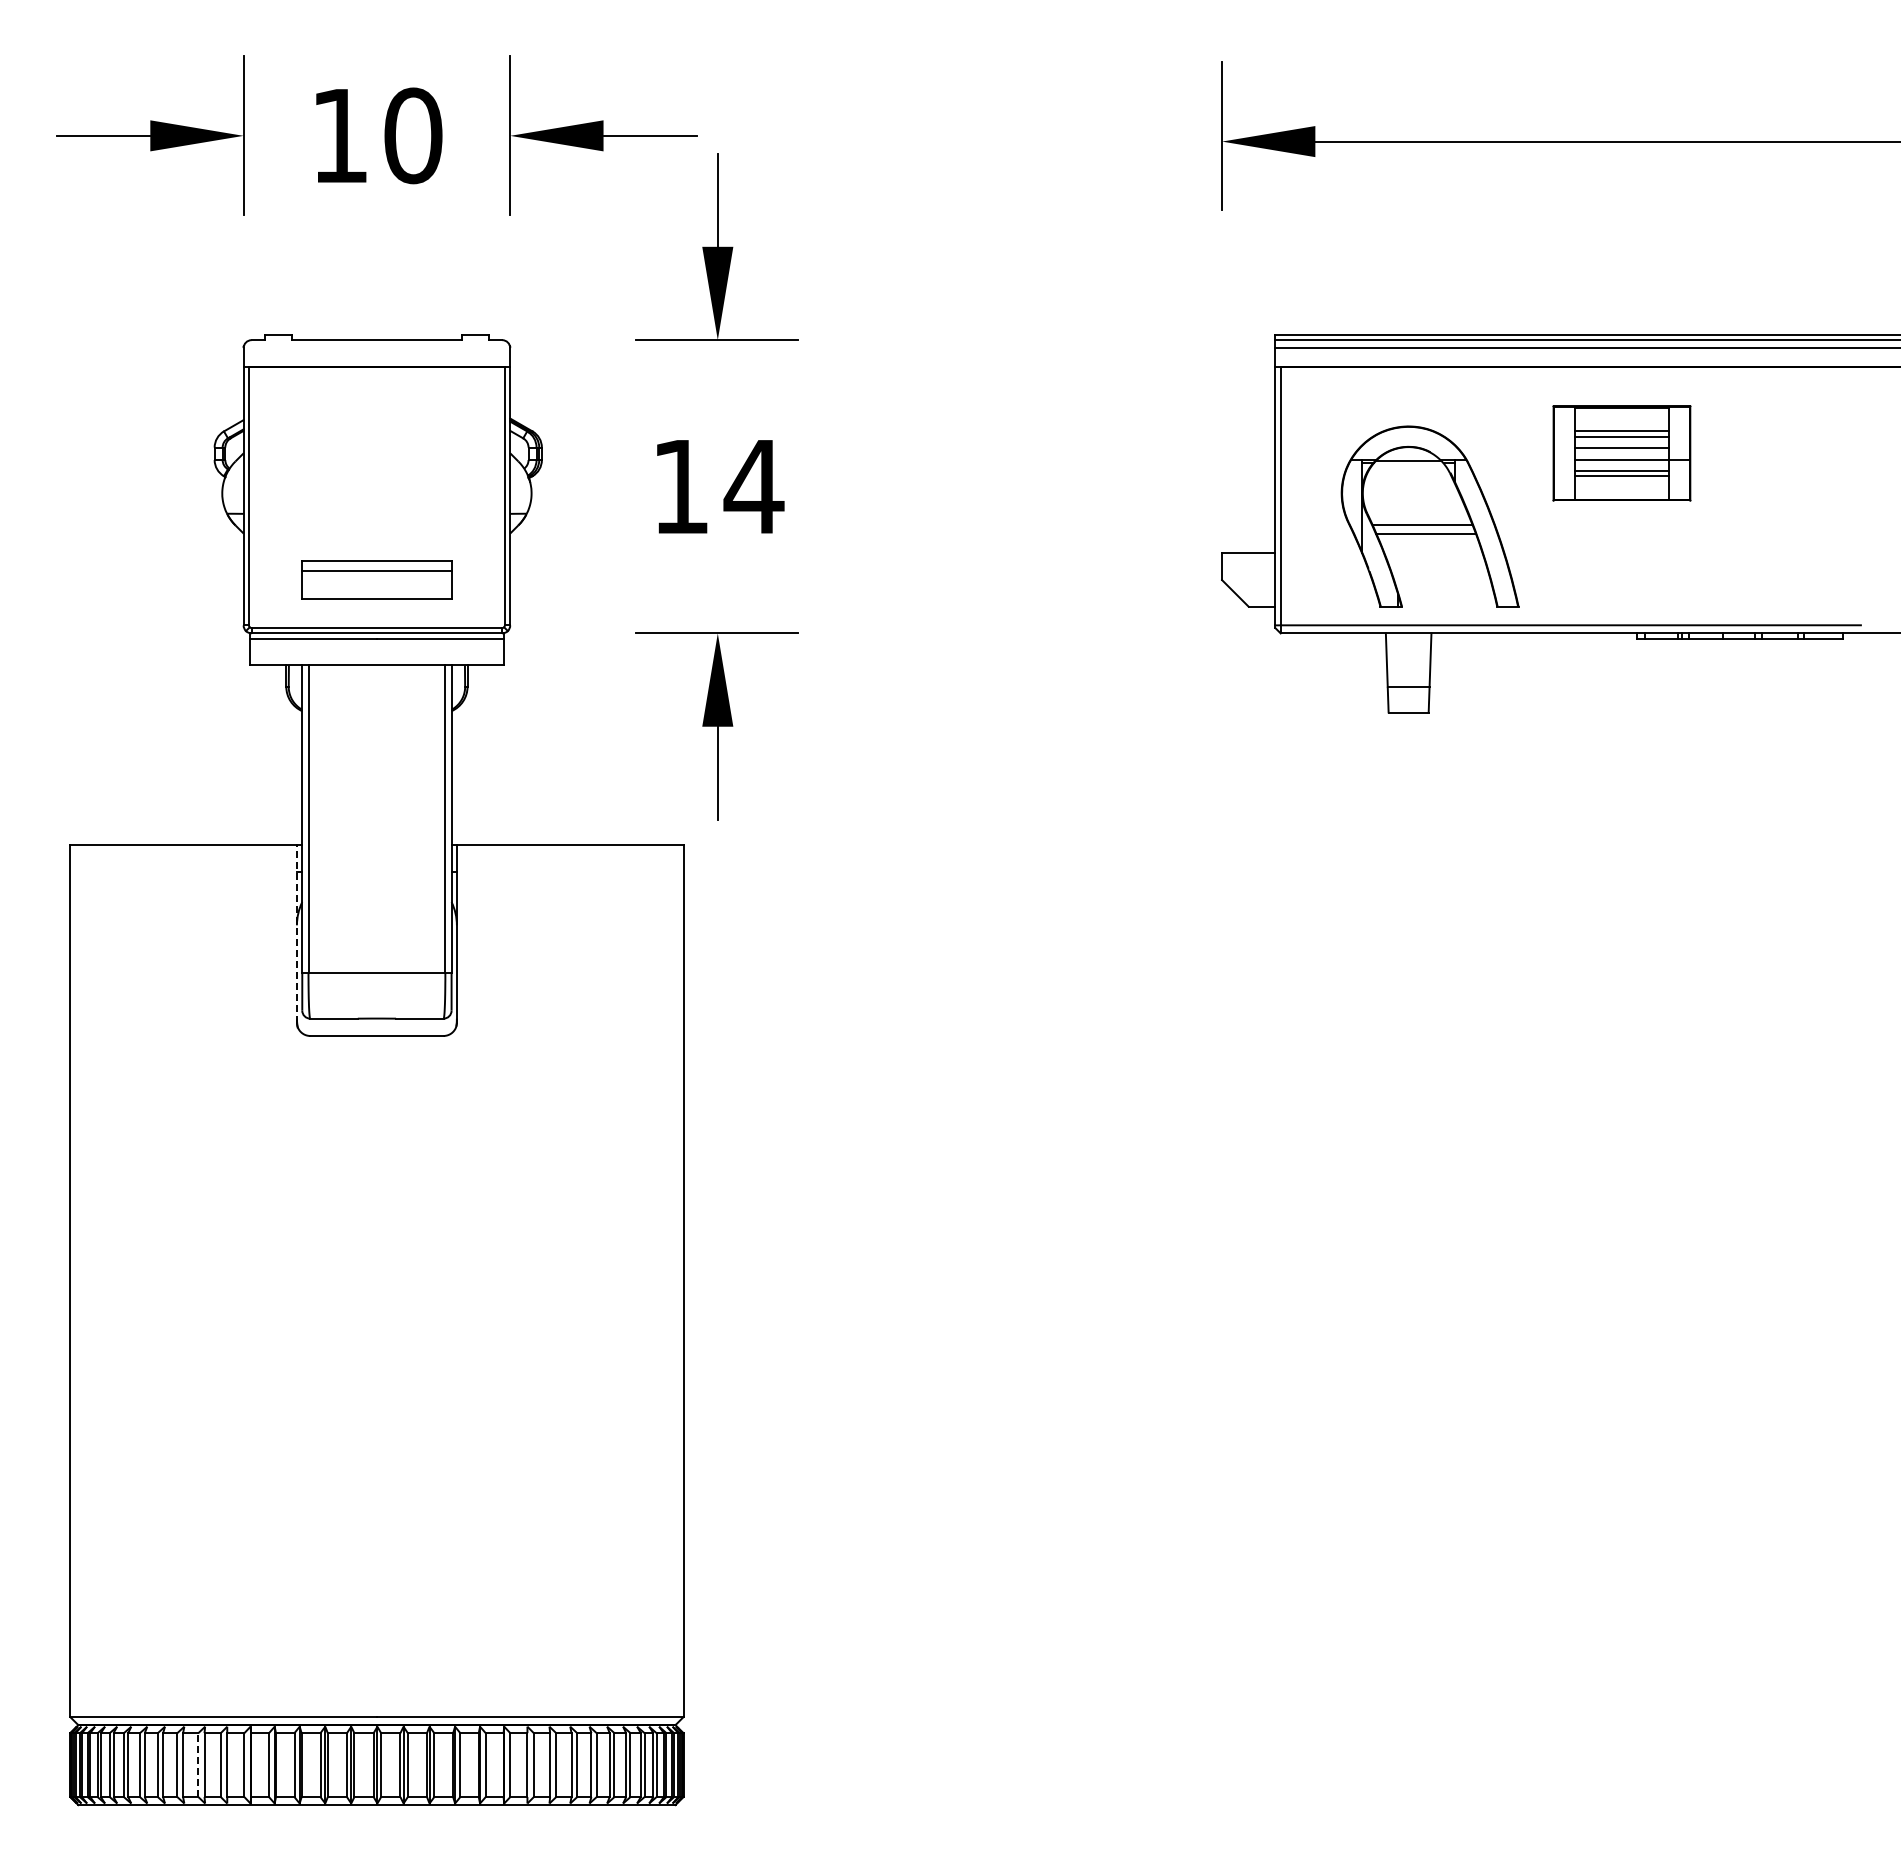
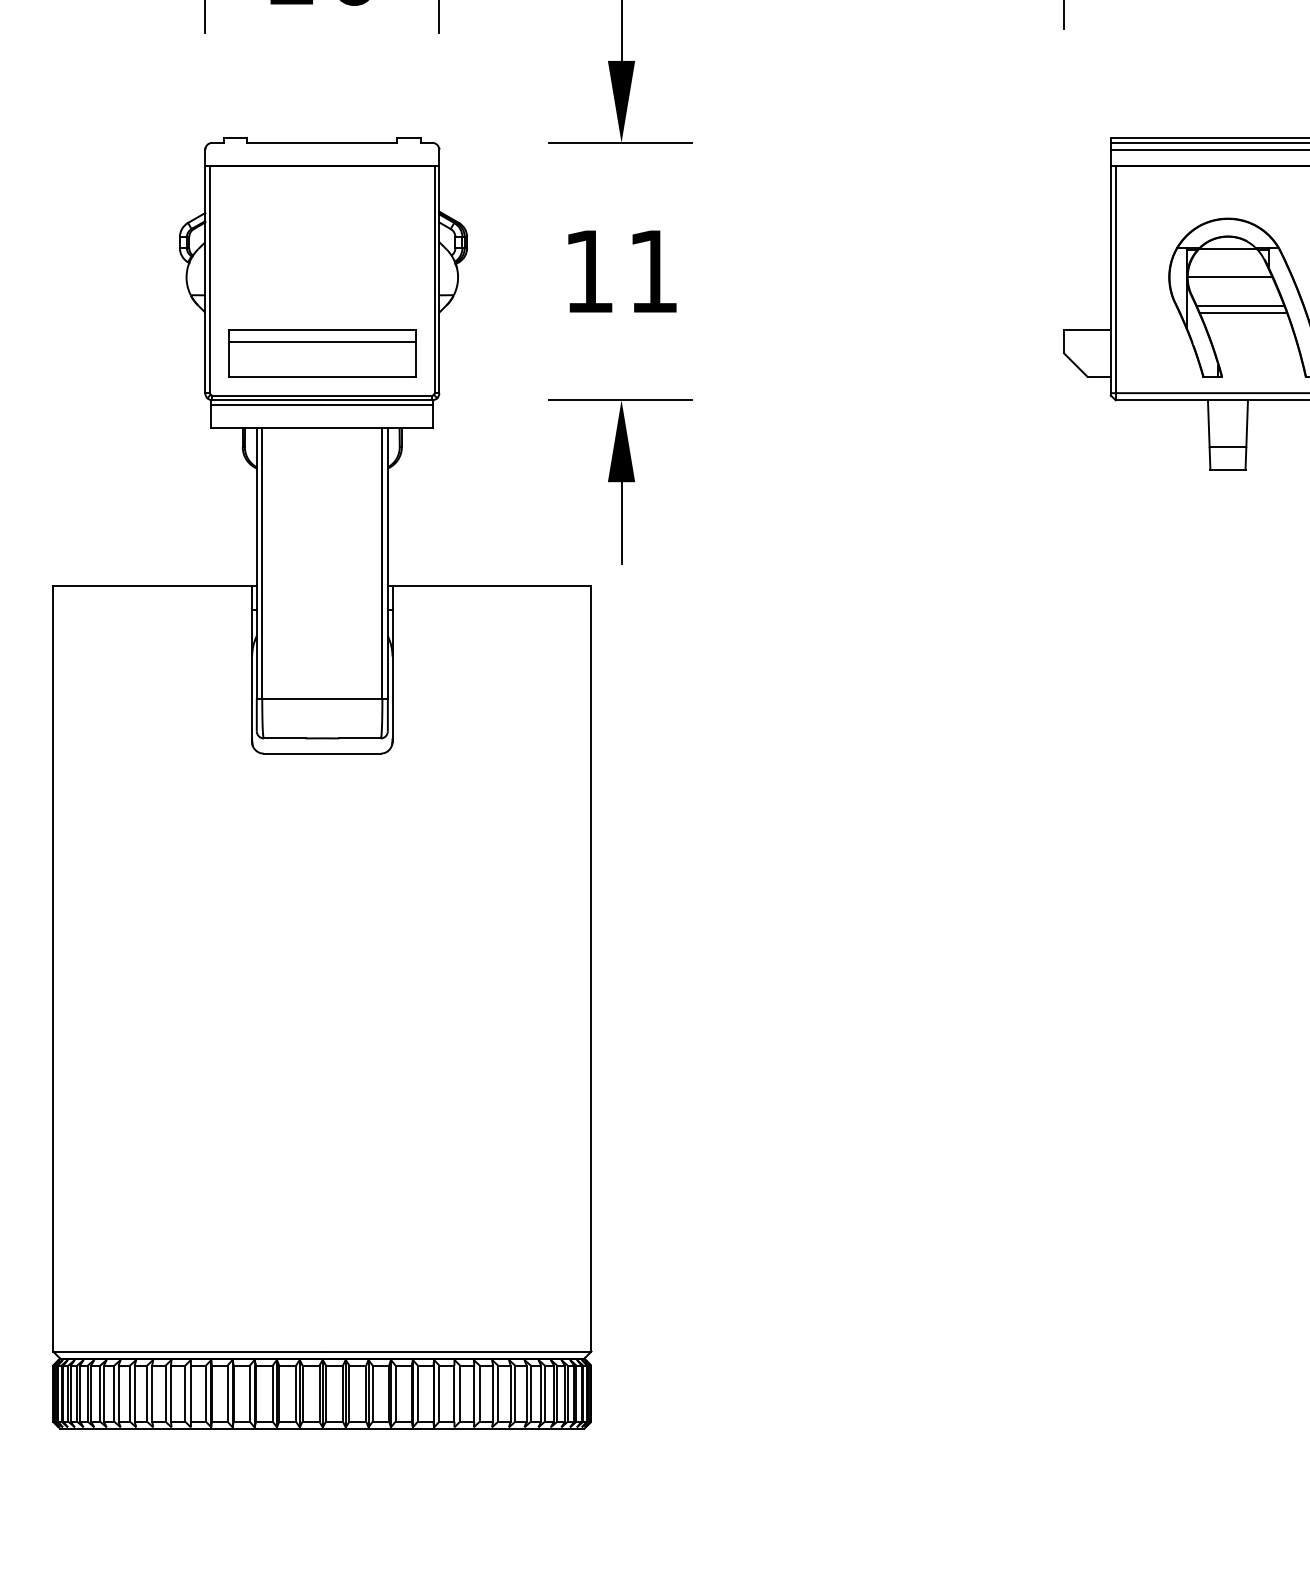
text: (753, 486) -> (652, 271), 14 -> 11
line: (1410, 493) -> (1229, 277), added
part: (376, 579) -> (321, 352), size x1.43
line: (296, 934) -> (251, 664), dashed -> solid
line: (198, 1765) -> (165, 1394), dashed -> solid

